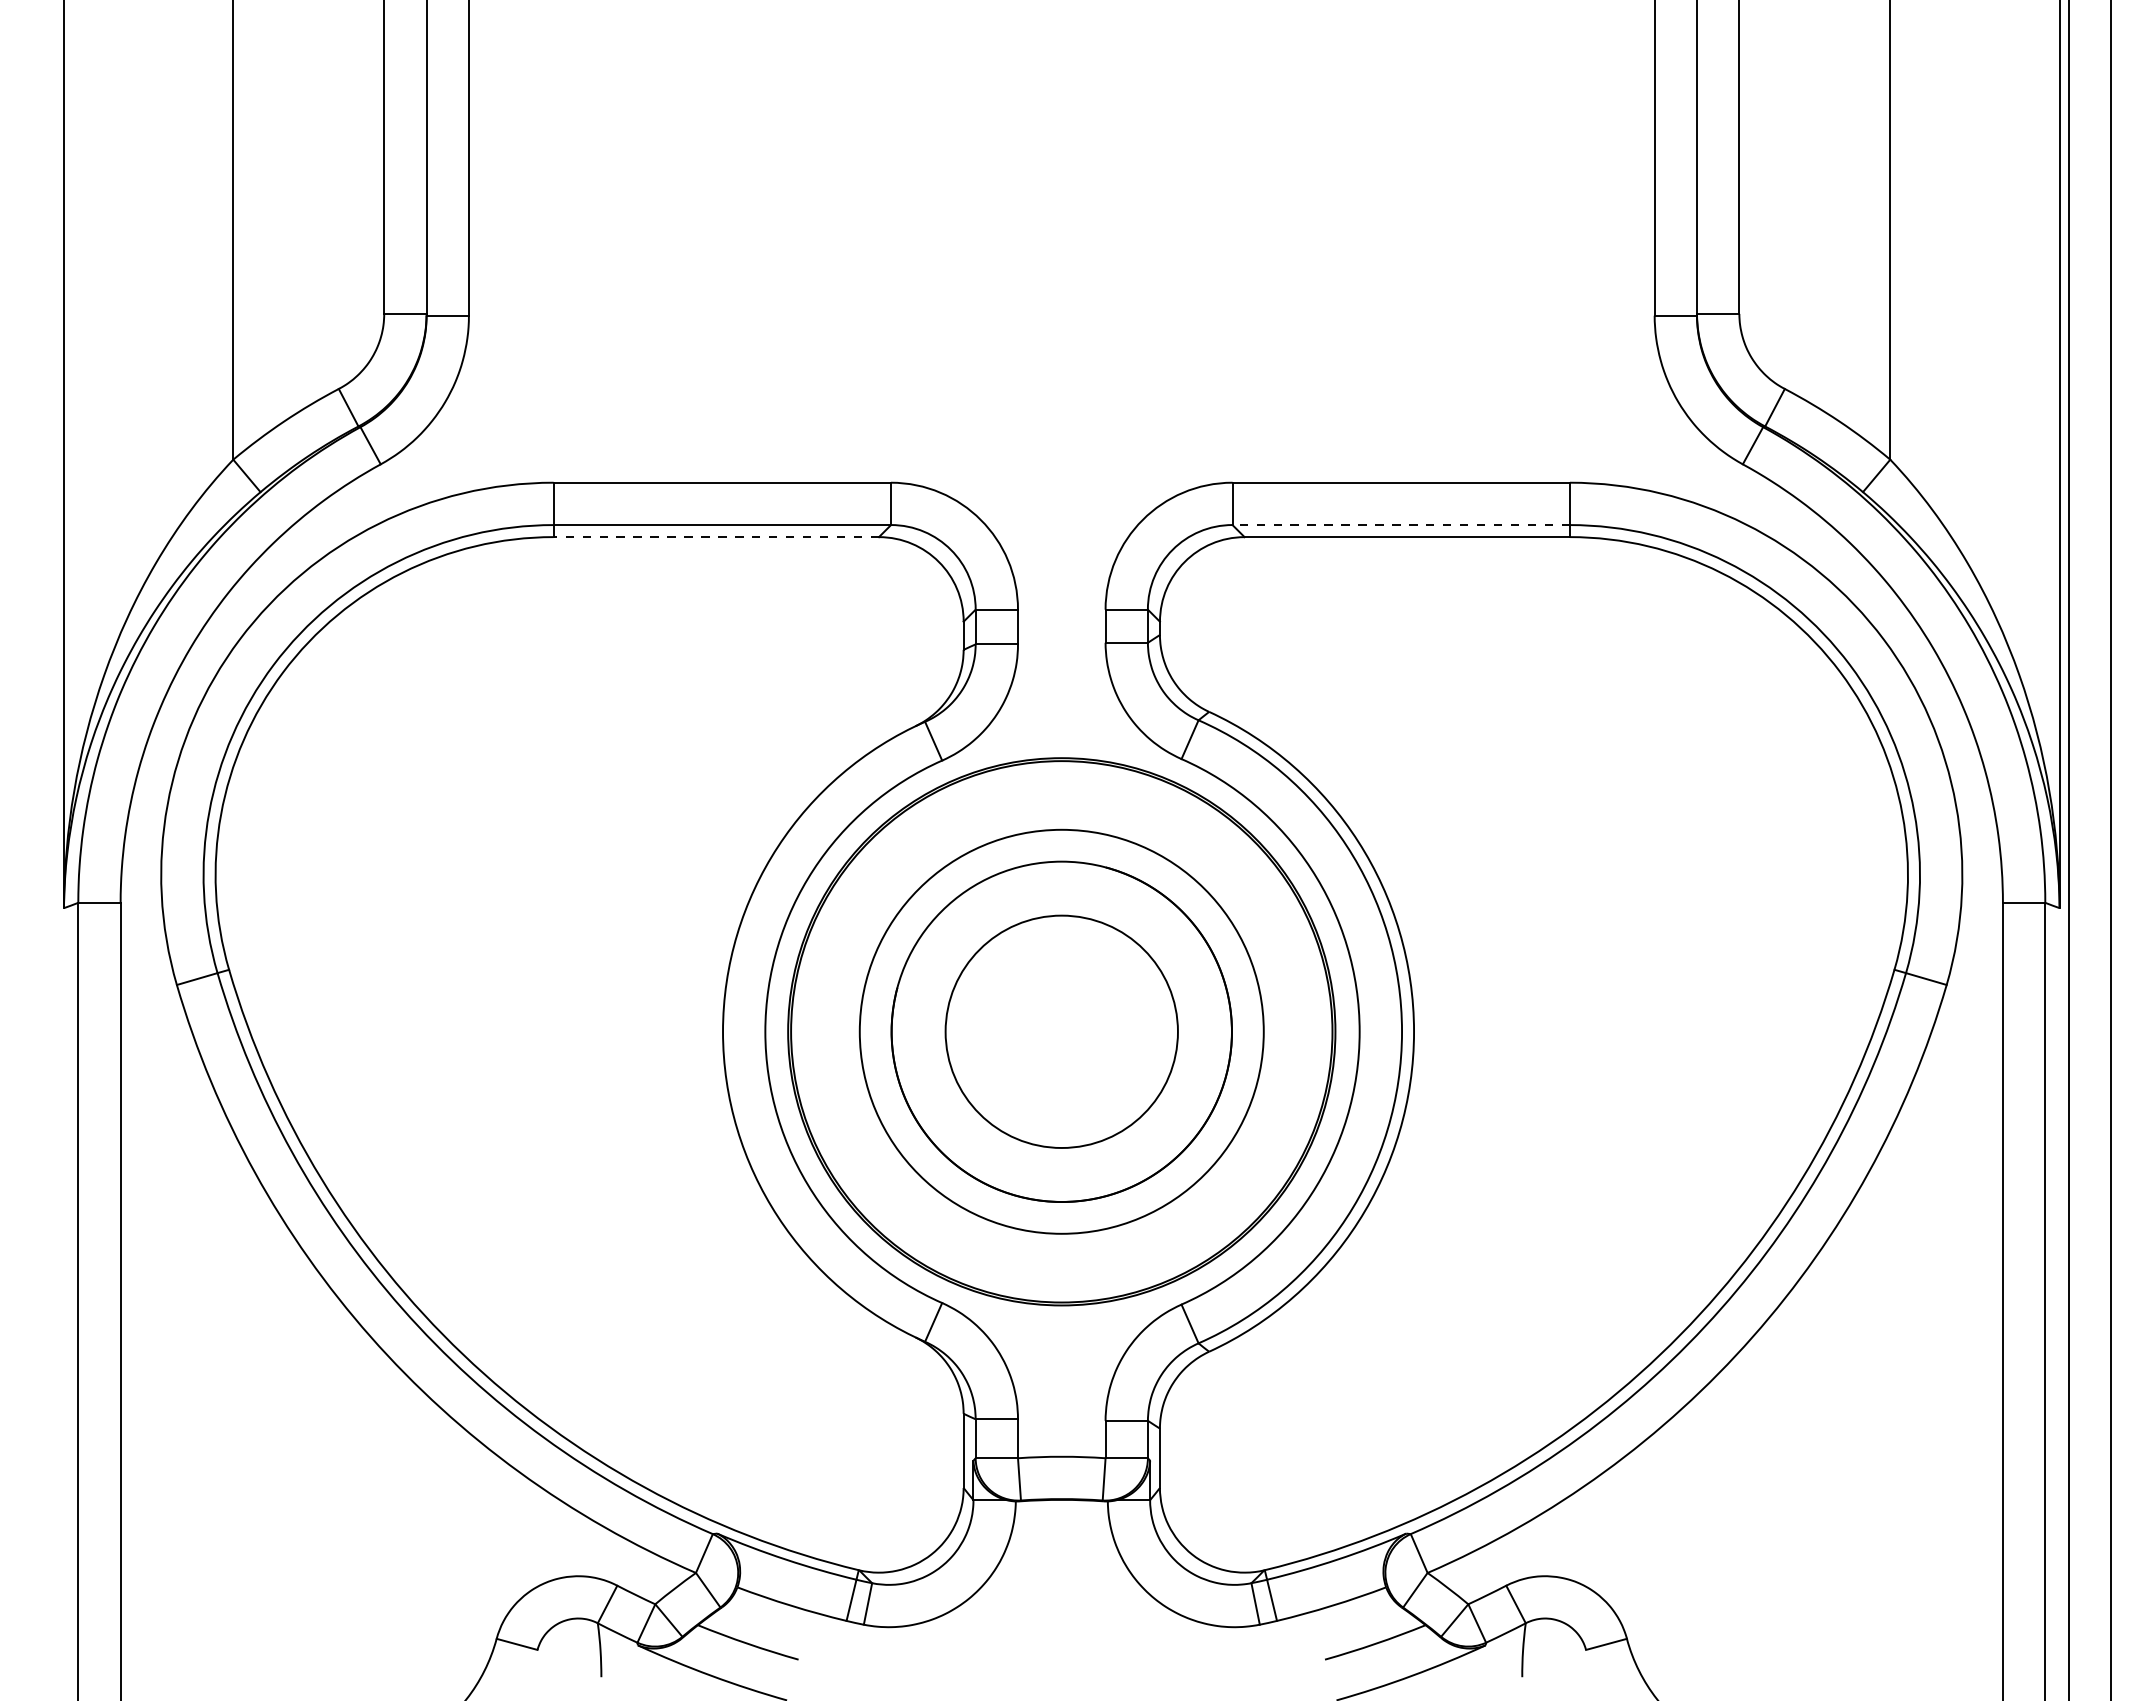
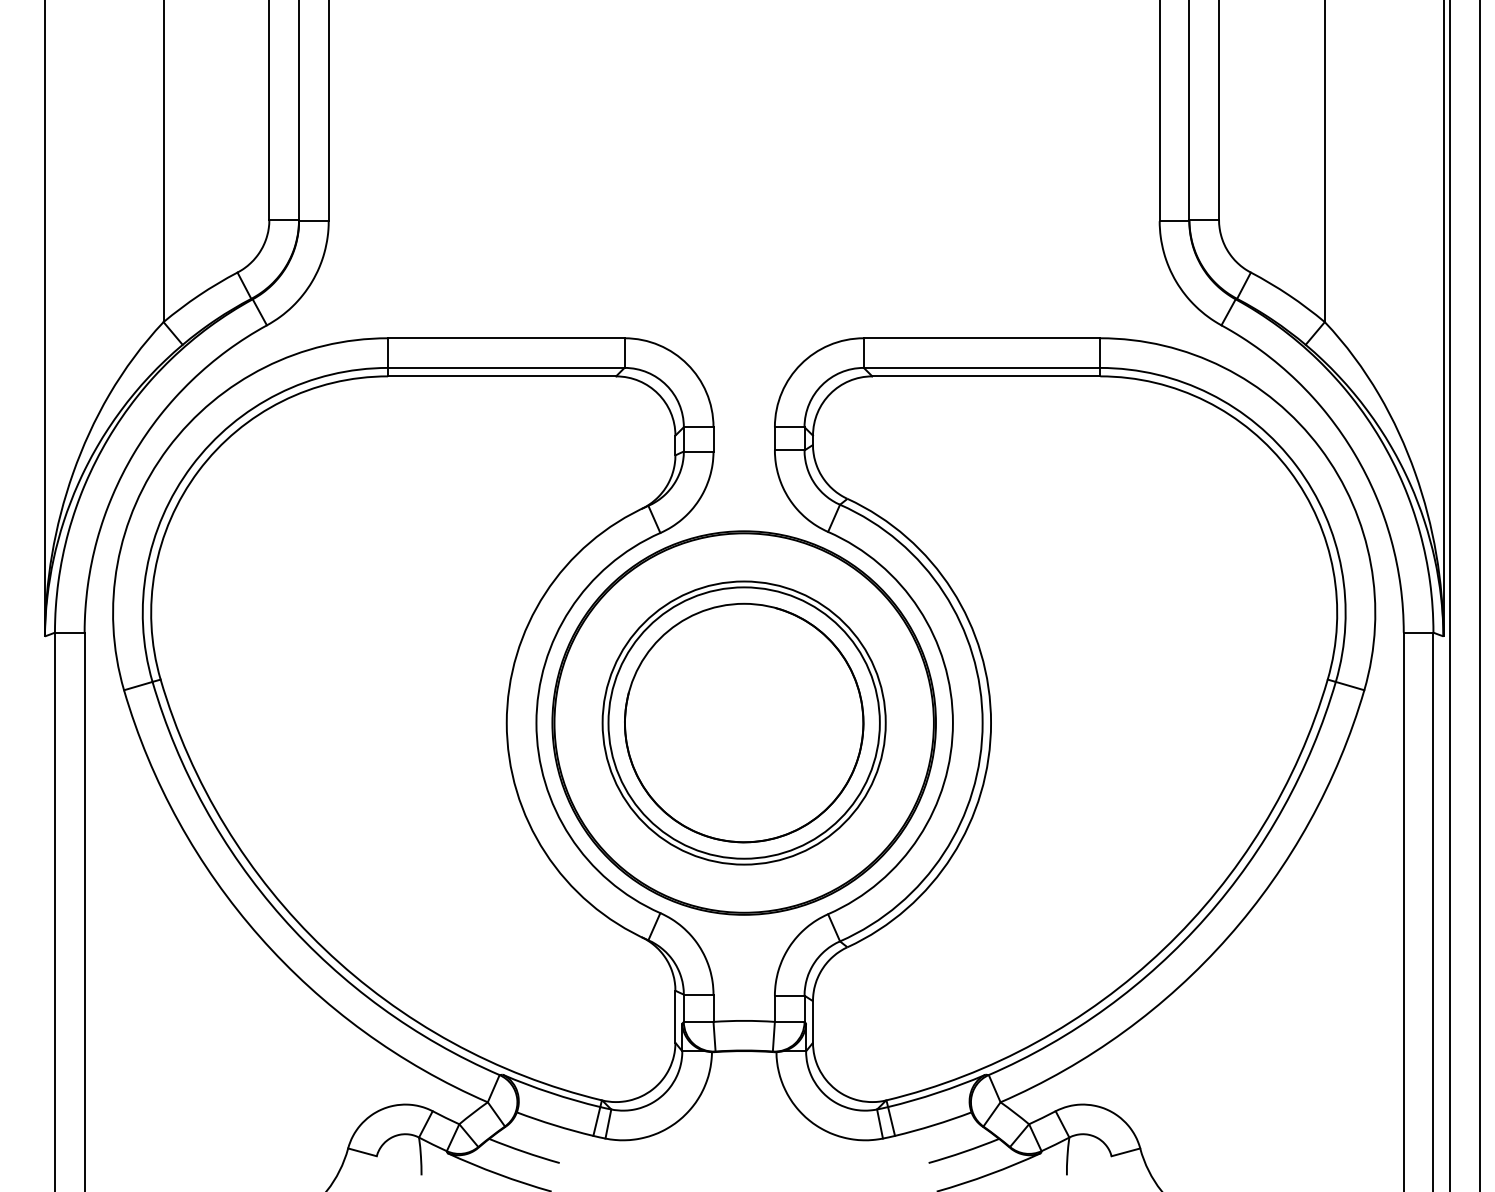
line: (1401, 525) -> (982, 368), dashed -> solid
line: (716, 537) -> (502, 376), dashed -> solid
circle: (1061, 1031) -> (743, 722), size x1.67

